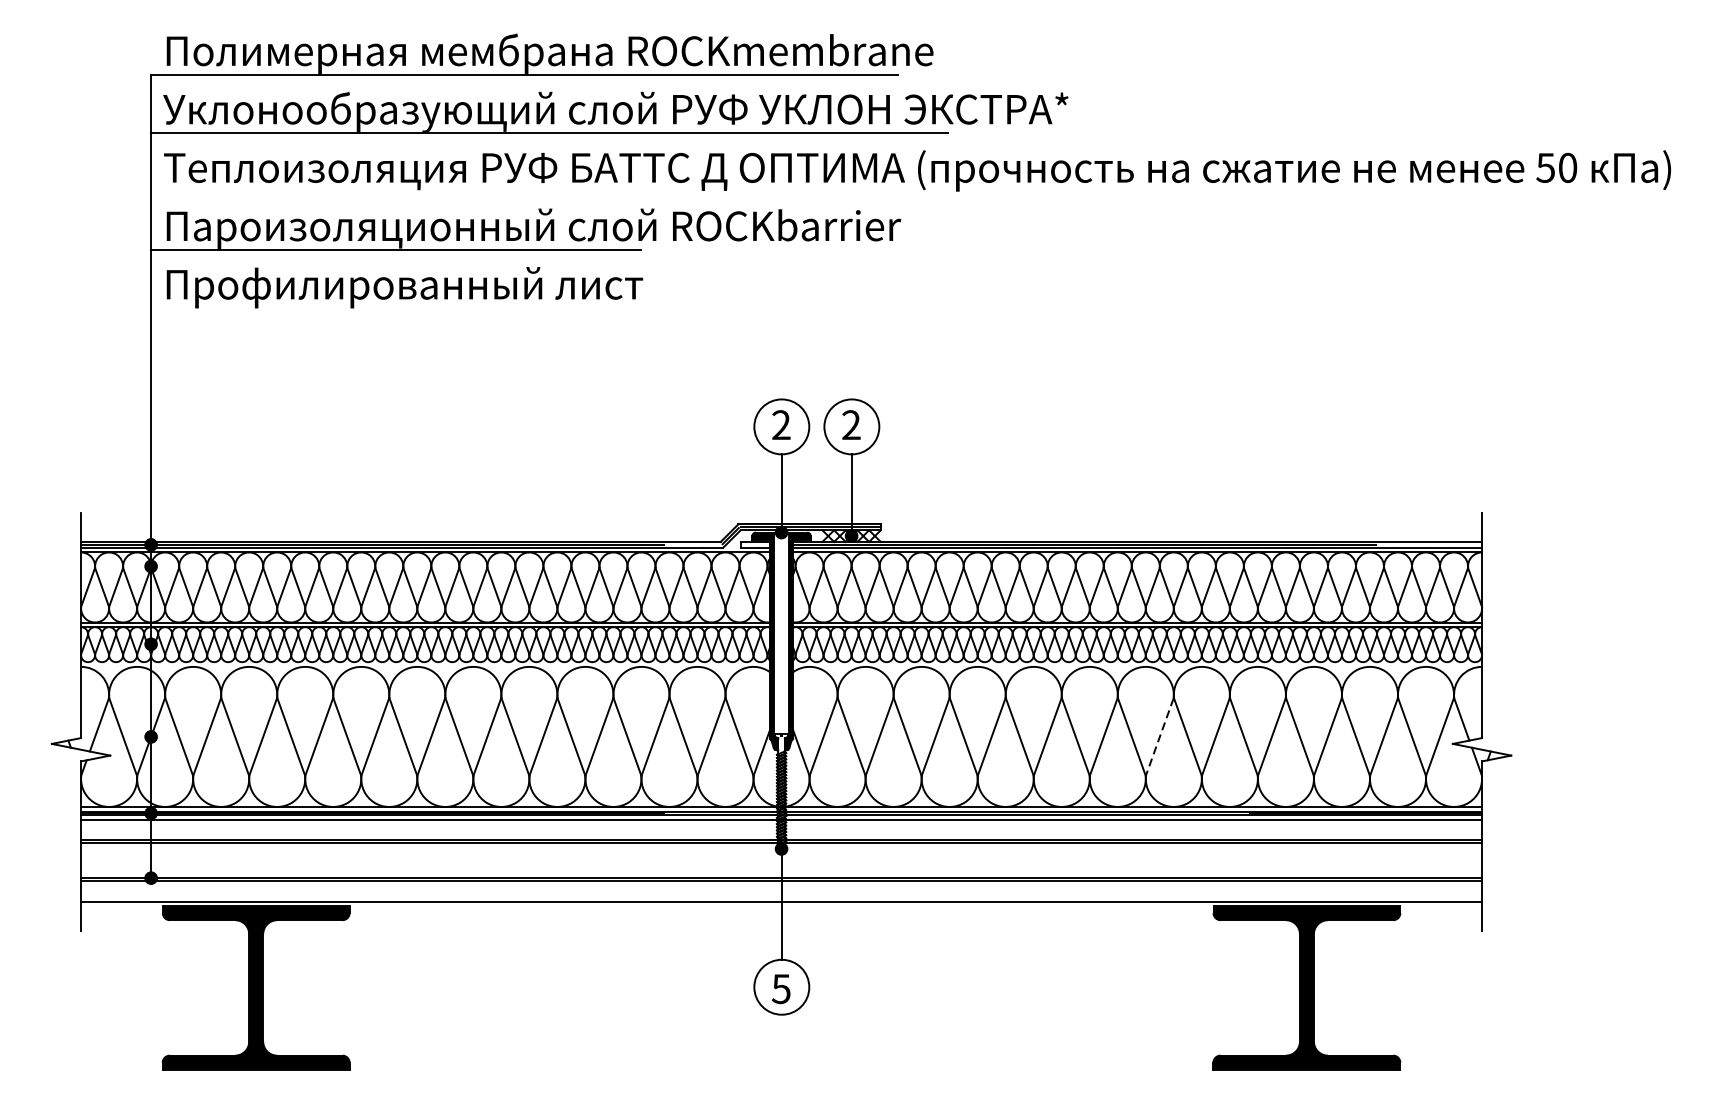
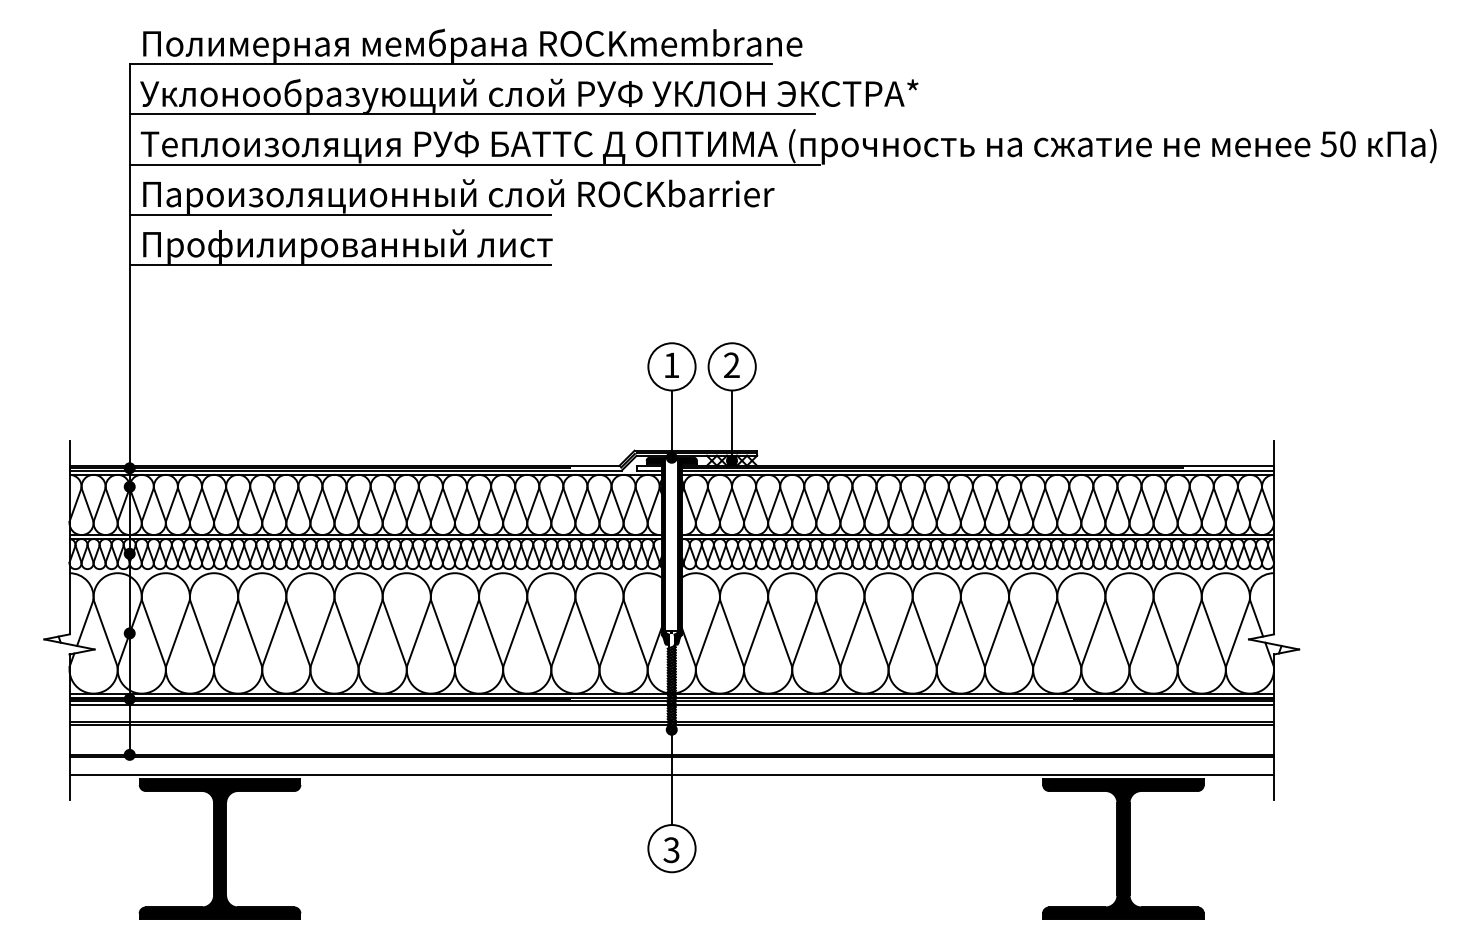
line: (552, 191) -> (474, 164), added
line: (396, 308) -> (340, 265), added
text: (781, 424) -> (671, 364), 2 -> 1
line: (1159, 737) -> (996, 633), dashed -> solid
text: (781, 988) -> (671, 849), 5 -> 3

